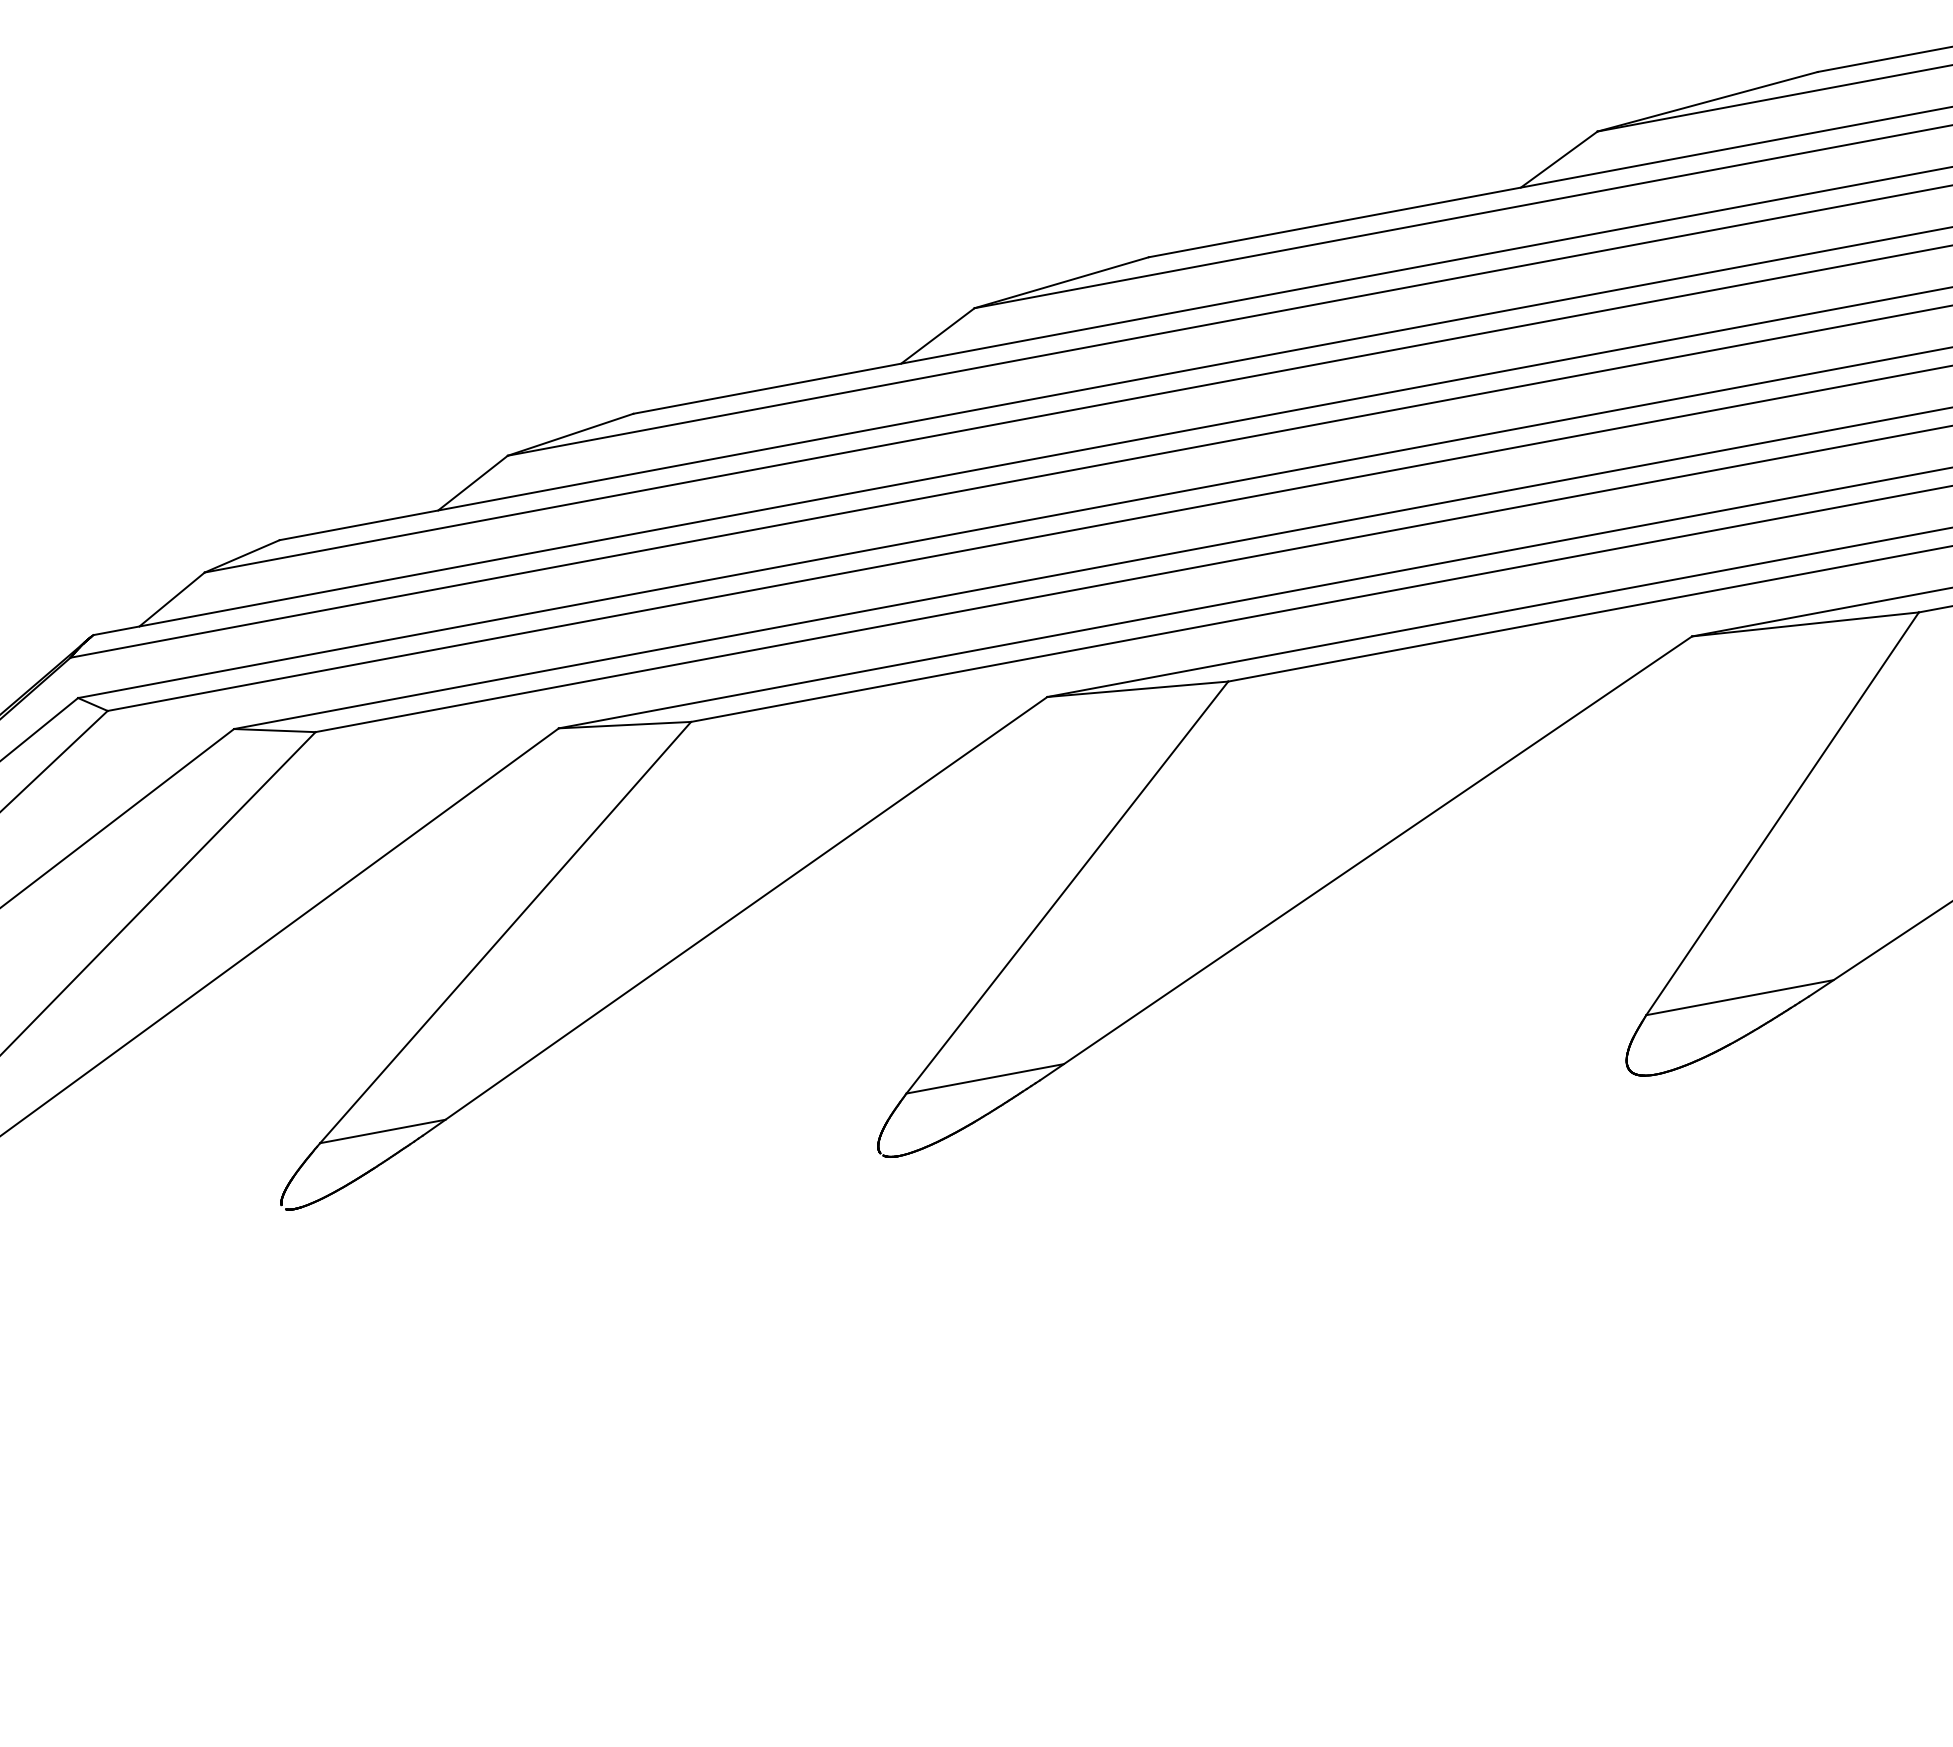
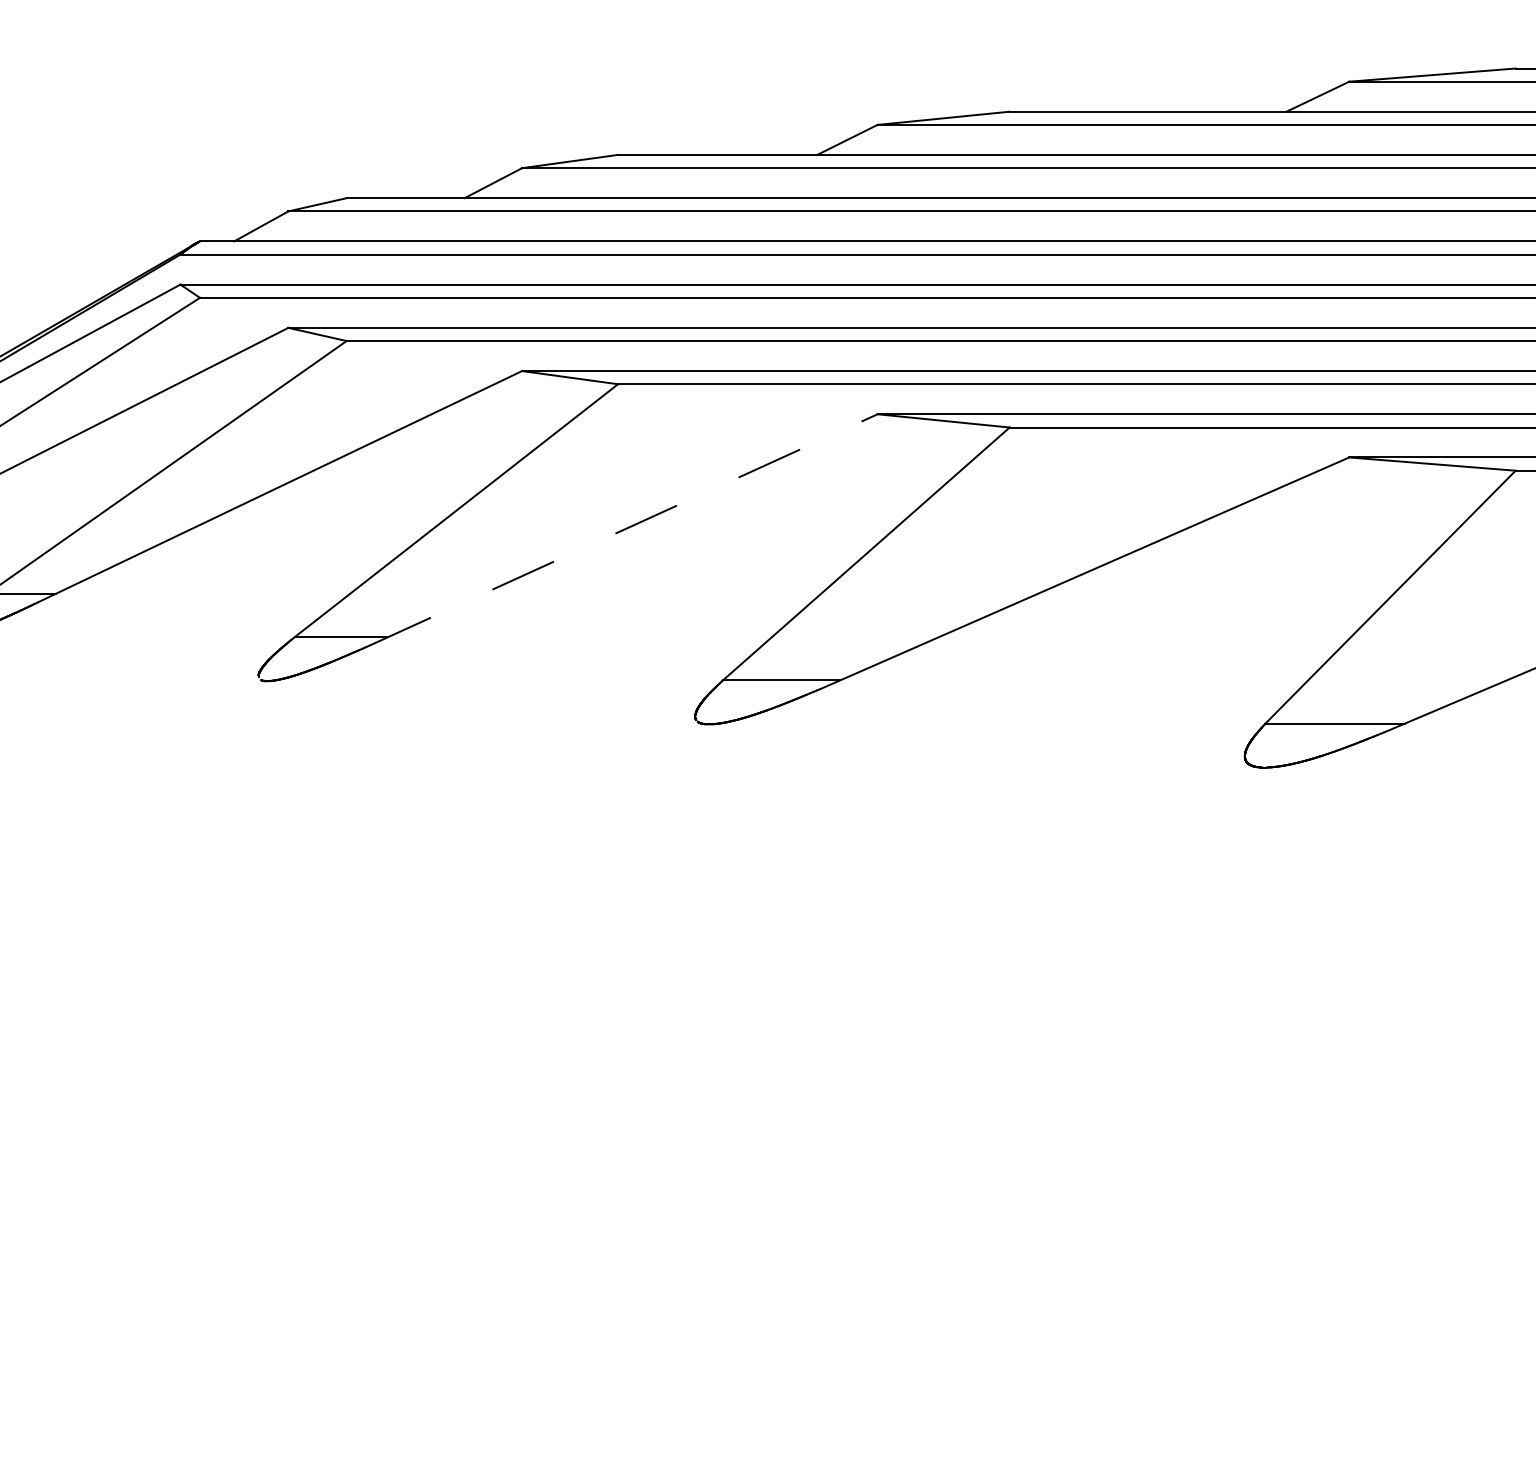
line: (734, 915) -> (623, 529), solid -> dashed

